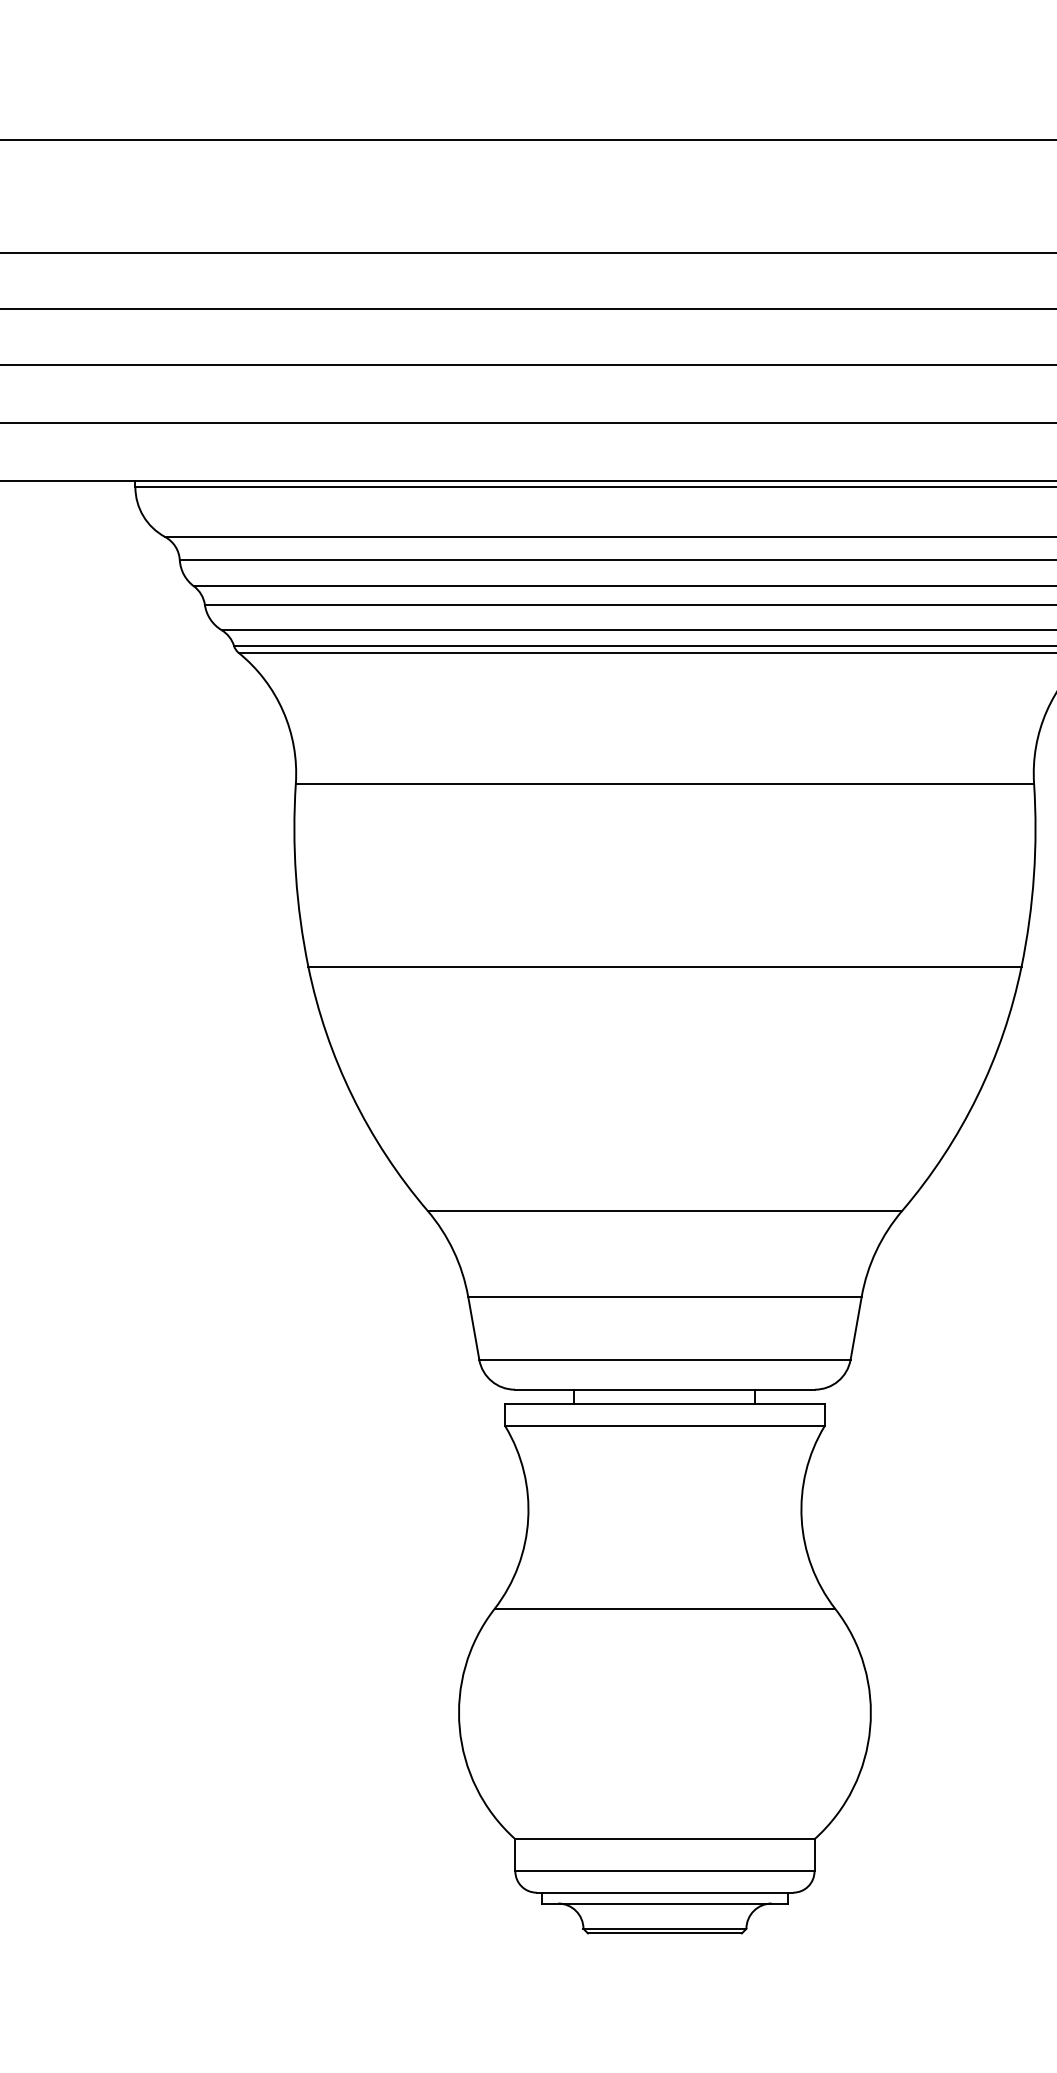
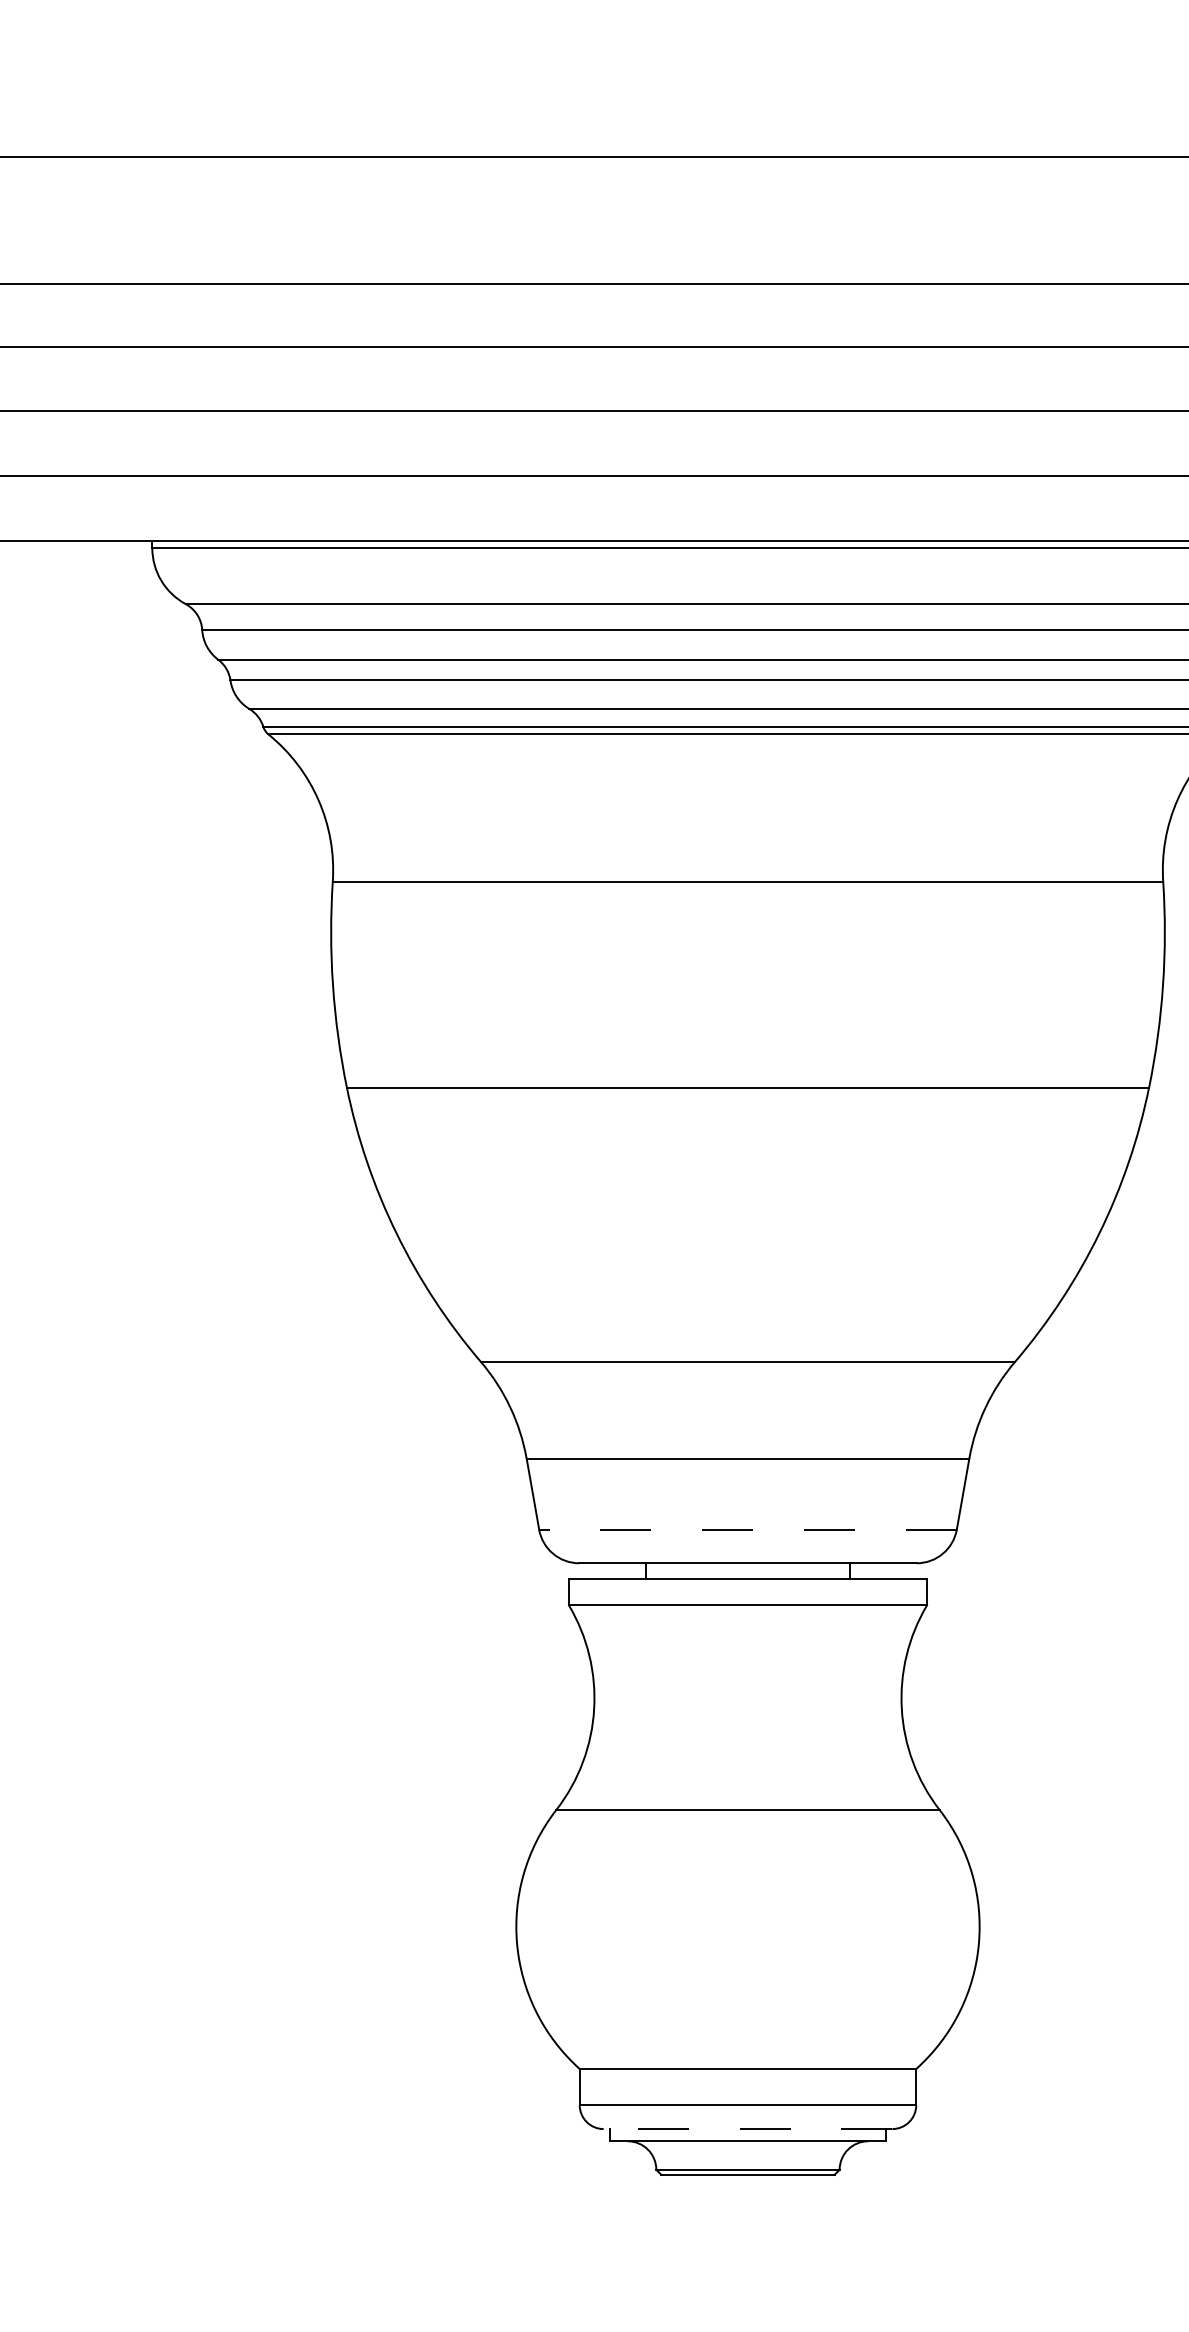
line: (665, 1359) -> (748, 1529), solid -> dashed
line: (664, 1893) -> (747, 2129), solid -> dashed

